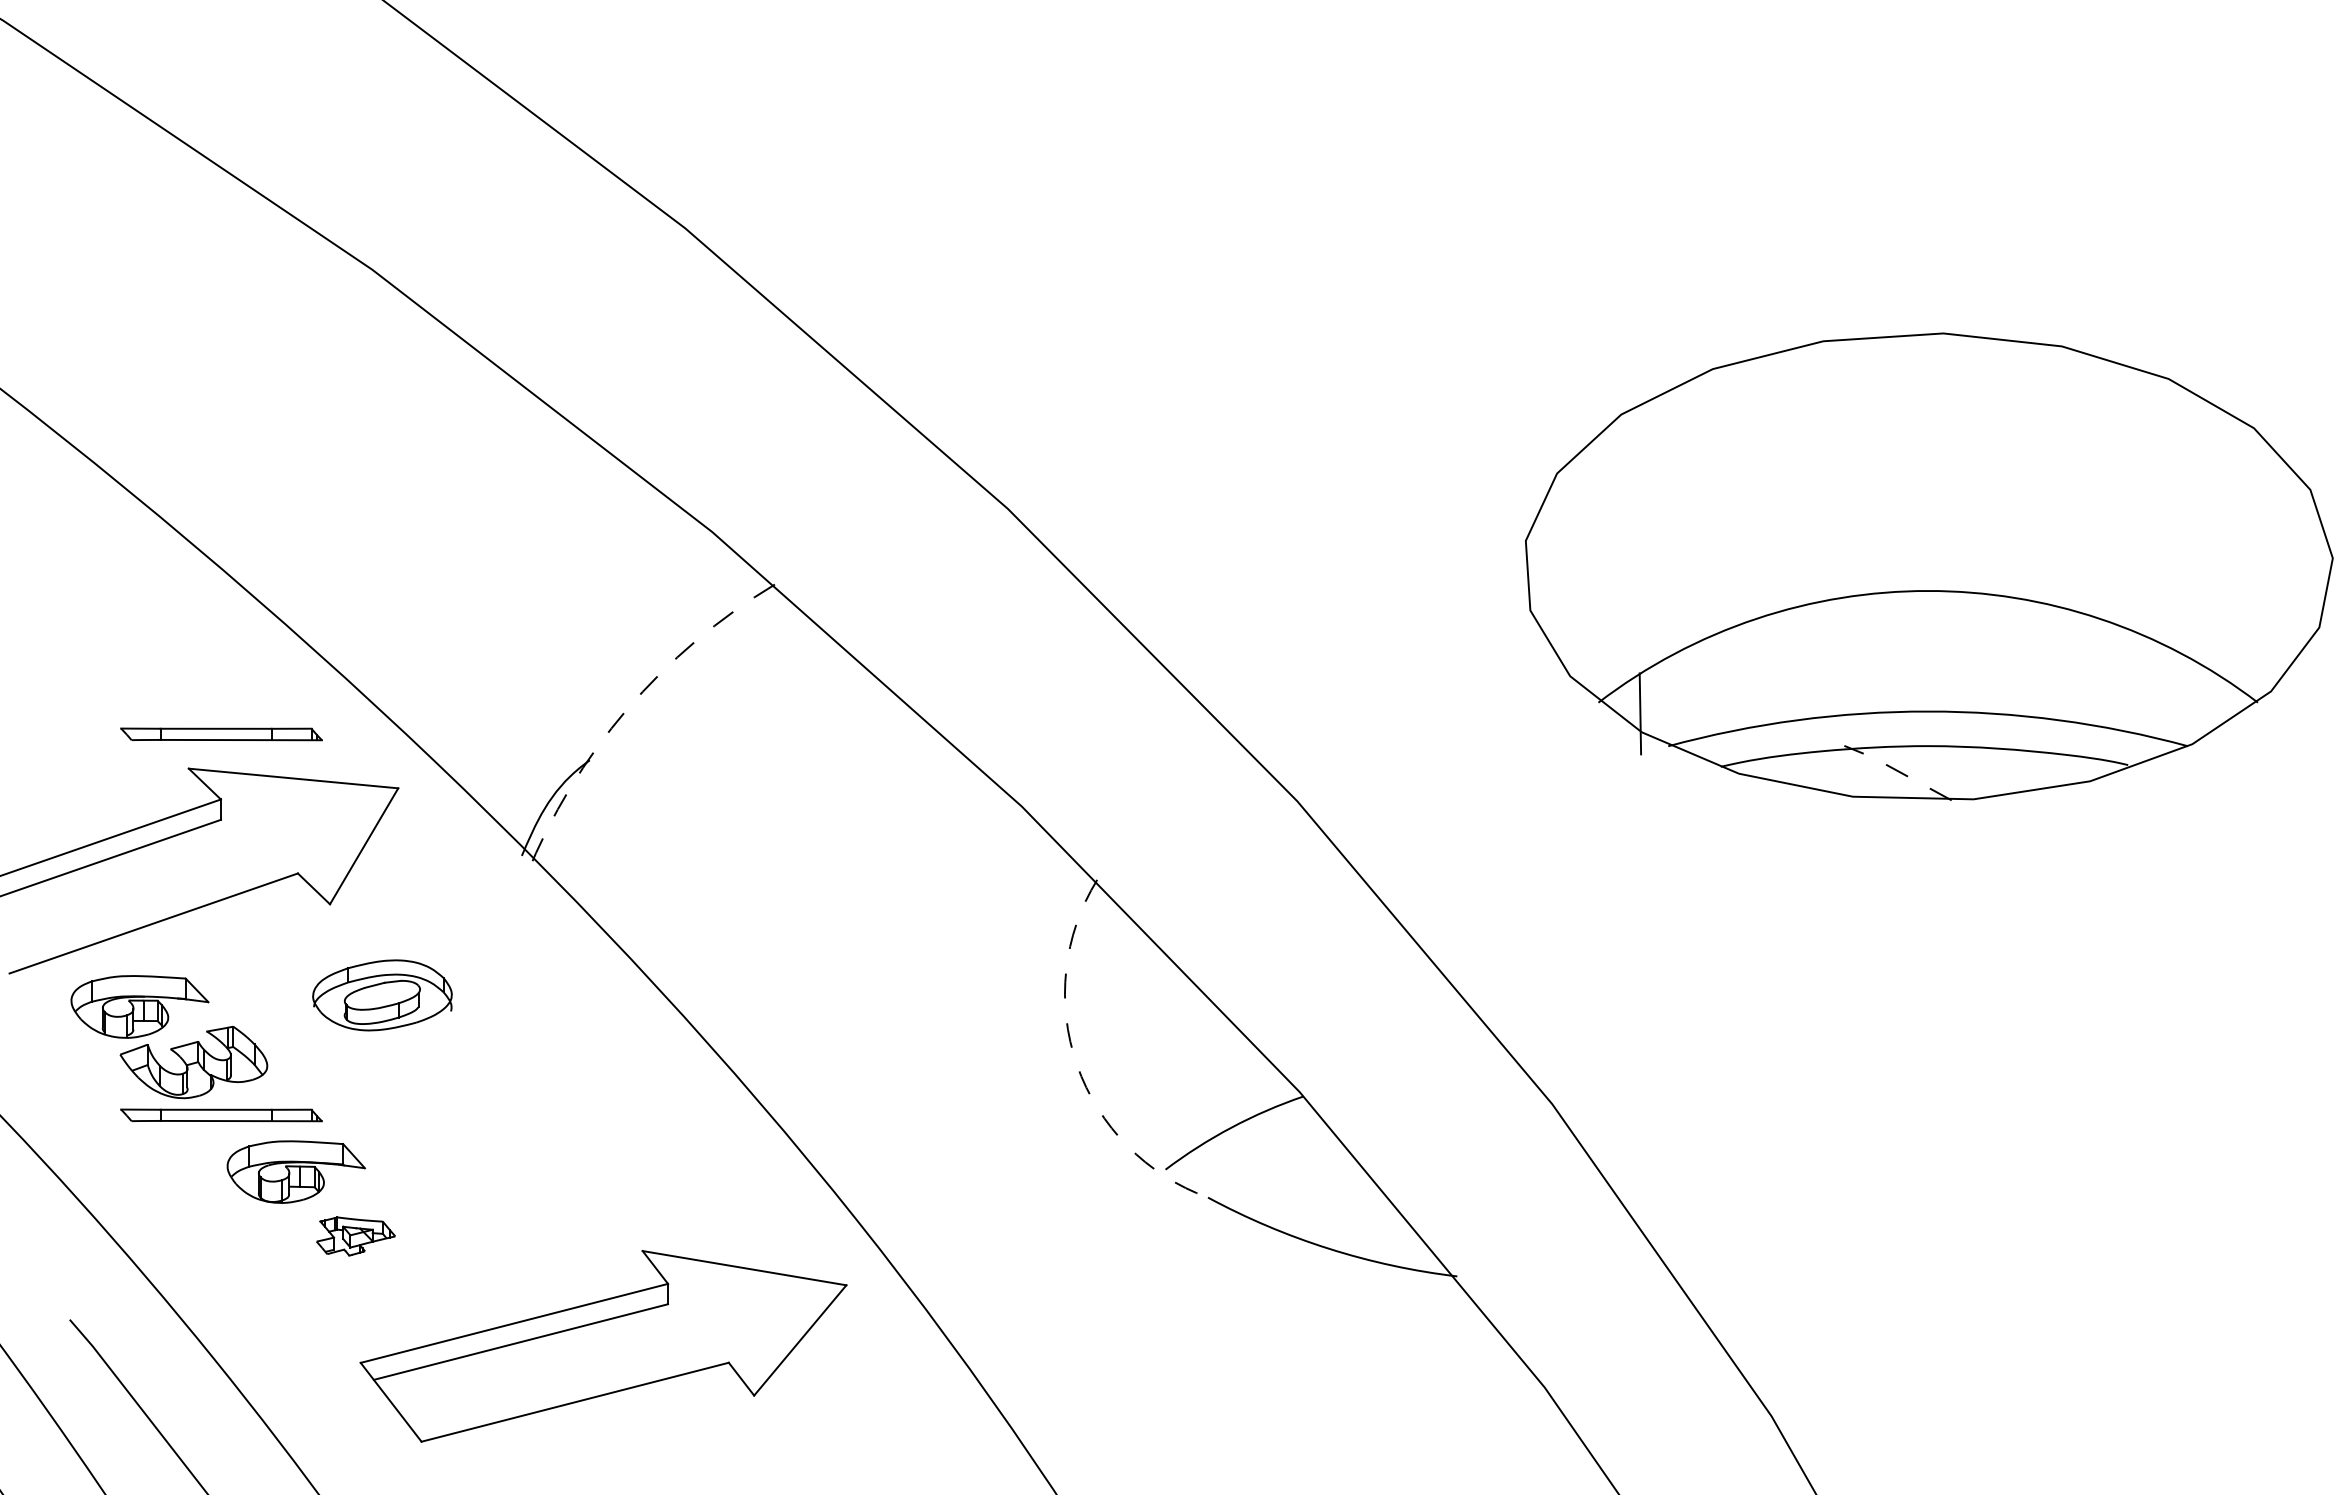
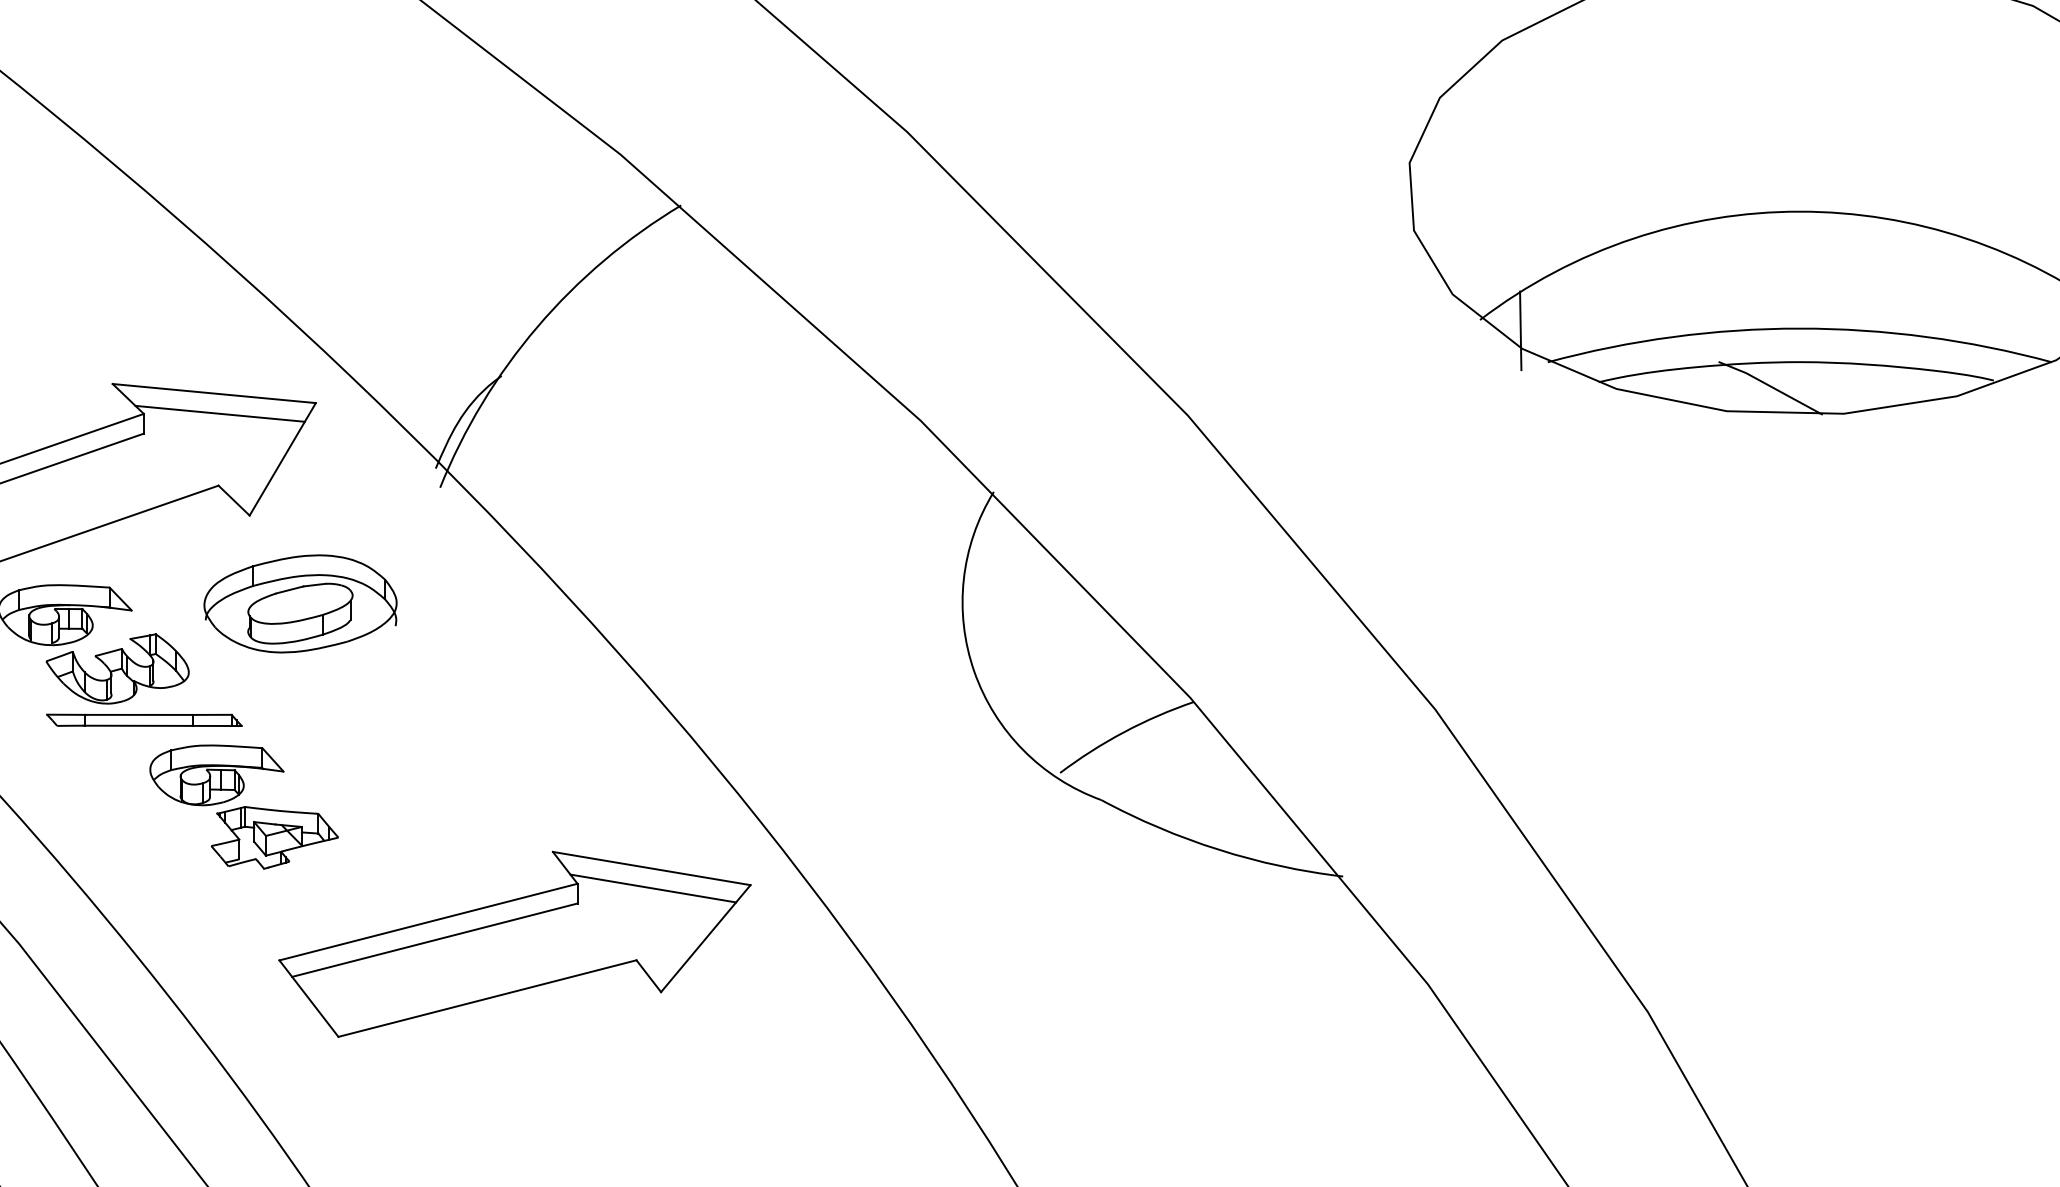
arc: (626, 709) -> (537, 326), dashed -> solid
part: (221, 734) -> (144, 350), removed
line: (1898, 771) -> (1771, 386), dashed -> solid
line: (299, 799) -> (220, 413), added
part: (382, 995) -> (300, 604), size x1.43
arc: (1077, 1065) -> (974, 671), dashed -> solid
part: (355, 1236) -> (274, 837), size x1.67
line: (745, 1288) -> (652, 888), added

